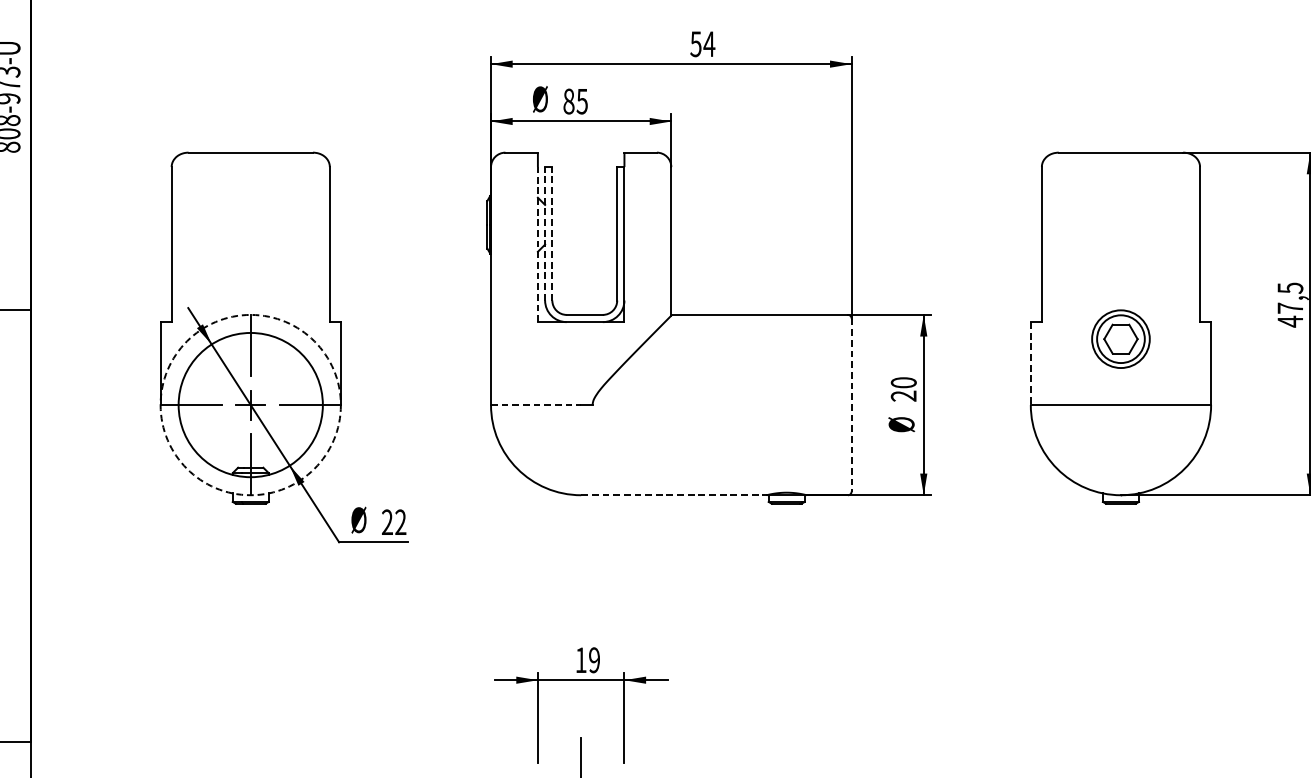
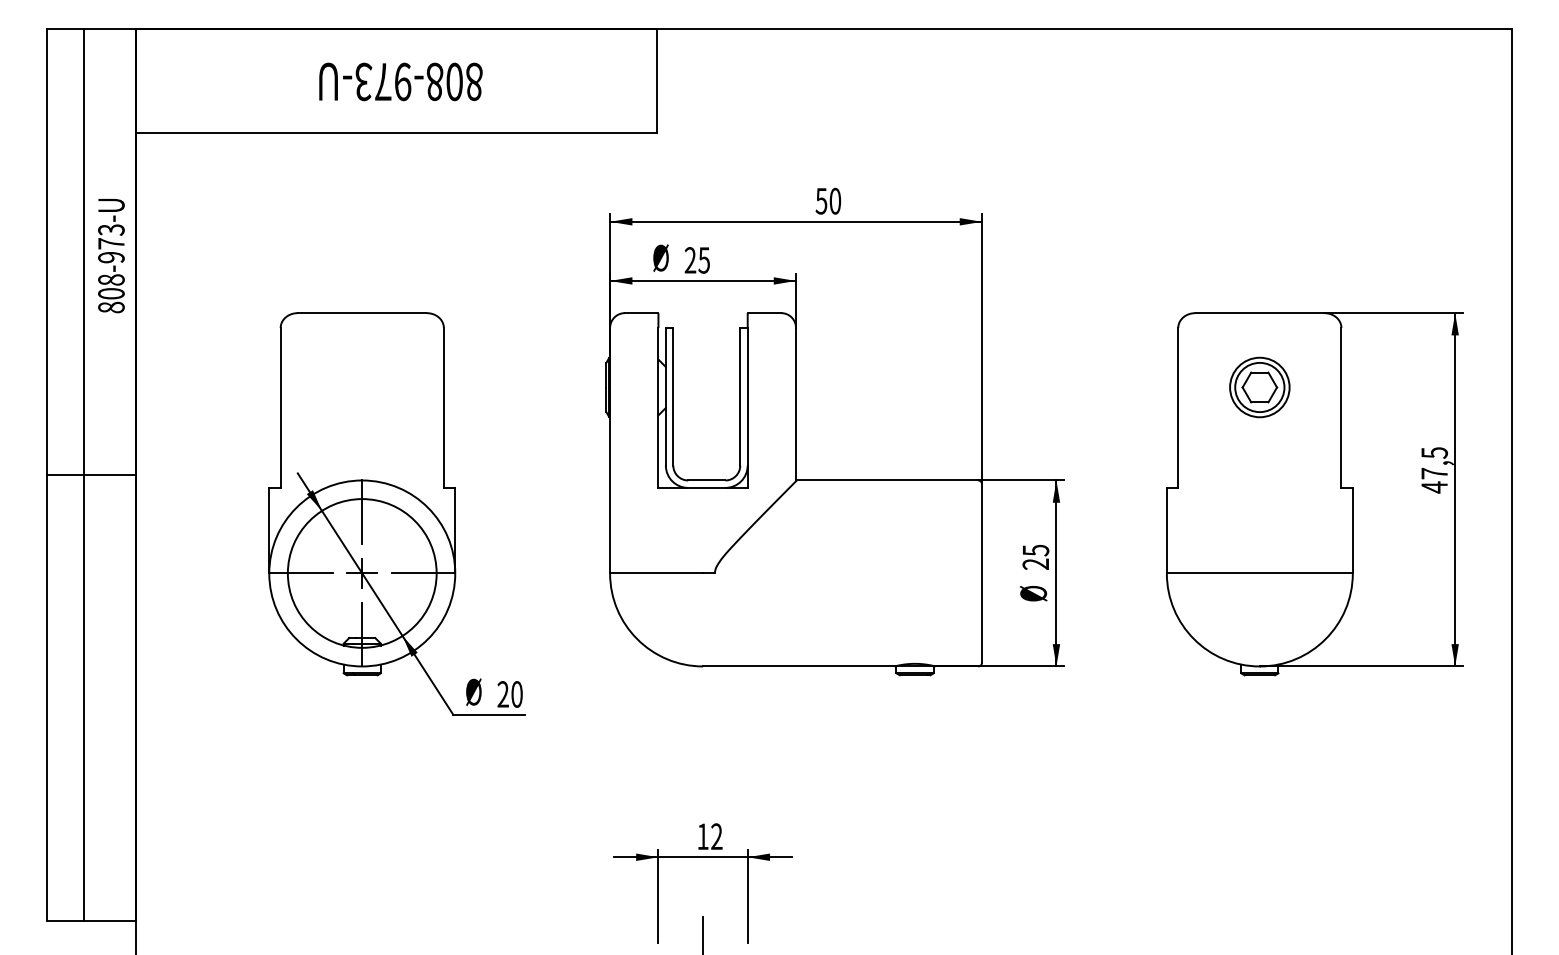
text: (709, 43) -> (835, 200), 54 -> 50
text: (568, 101) -> (690, 260), 85 -> 25
line: (544, 233) -> (665, 396), dashed -> solid
line: (552, 233) -> (673, 396), dashed -> solid
line: (537, 244) -> (658, 407), dashed -> solid
part: (1120, 339) -> (1259, 387), moved
line: (1030, 363) -> (1166, 530), dashed -> solid
text: (903, 382) -> (1035, 550), 20 -> 25
circle: (250, 405) -> (362, 573), dashed -> solid
line: (536, 405) -> (657, 573), dashed -> solid
line: (852, 405) -> (982, 573), dashed -> solid
line: (673, 495) -> (798, 666), dashed -> solid
text: (400, 522) -> (516, 694), 22 -> 20
text: (594, 660) -> (716, 836), 19 -> 12

